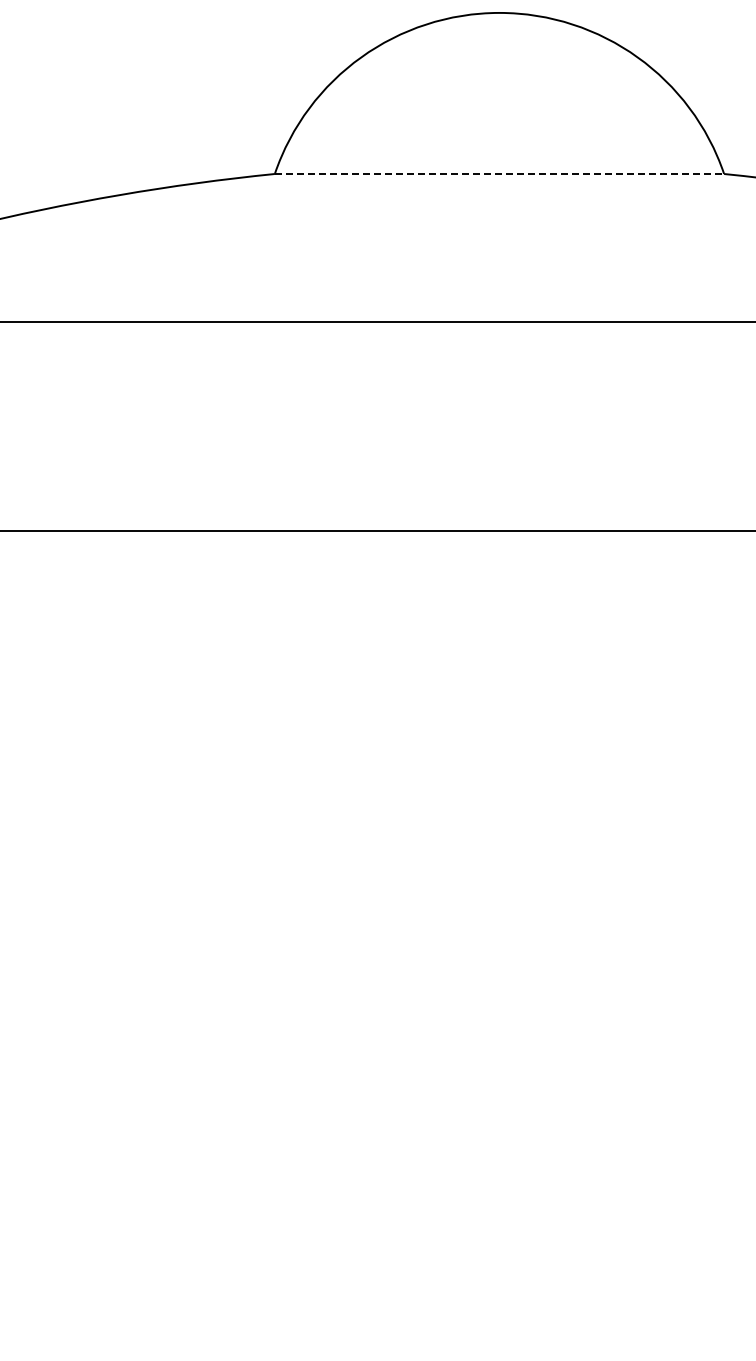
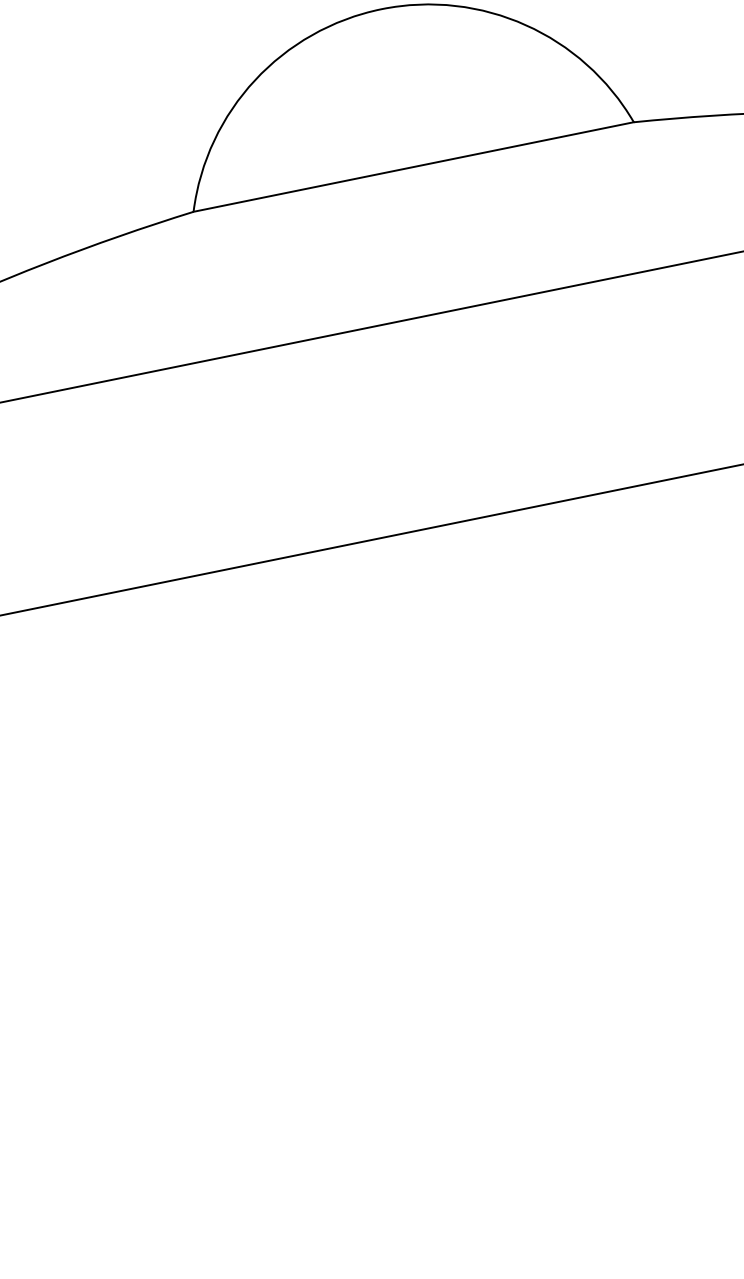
line: (499, 173) -> (413, 166), dashed -> solid

